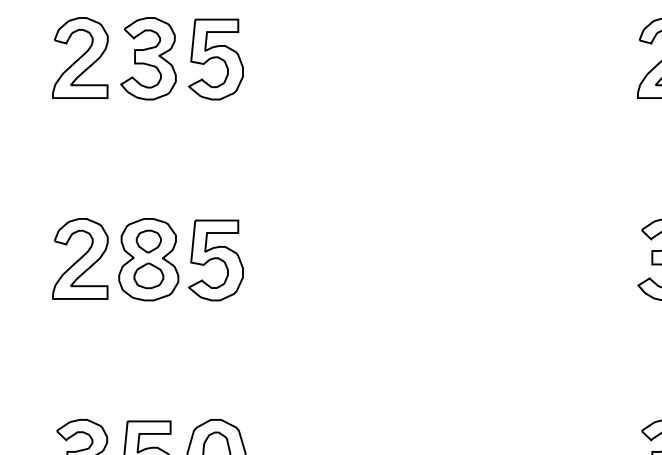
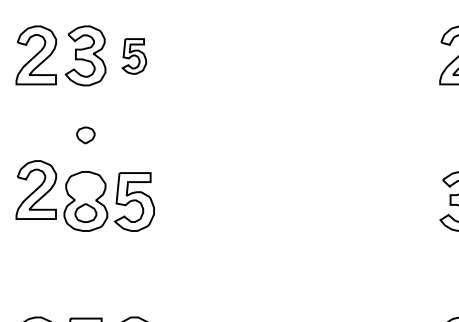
part: (215, 59) -> (134, 56), size x0.6
part: (148, 241) -> (85, 135), moved
part: (80, 258) -> (36, 189), moved

